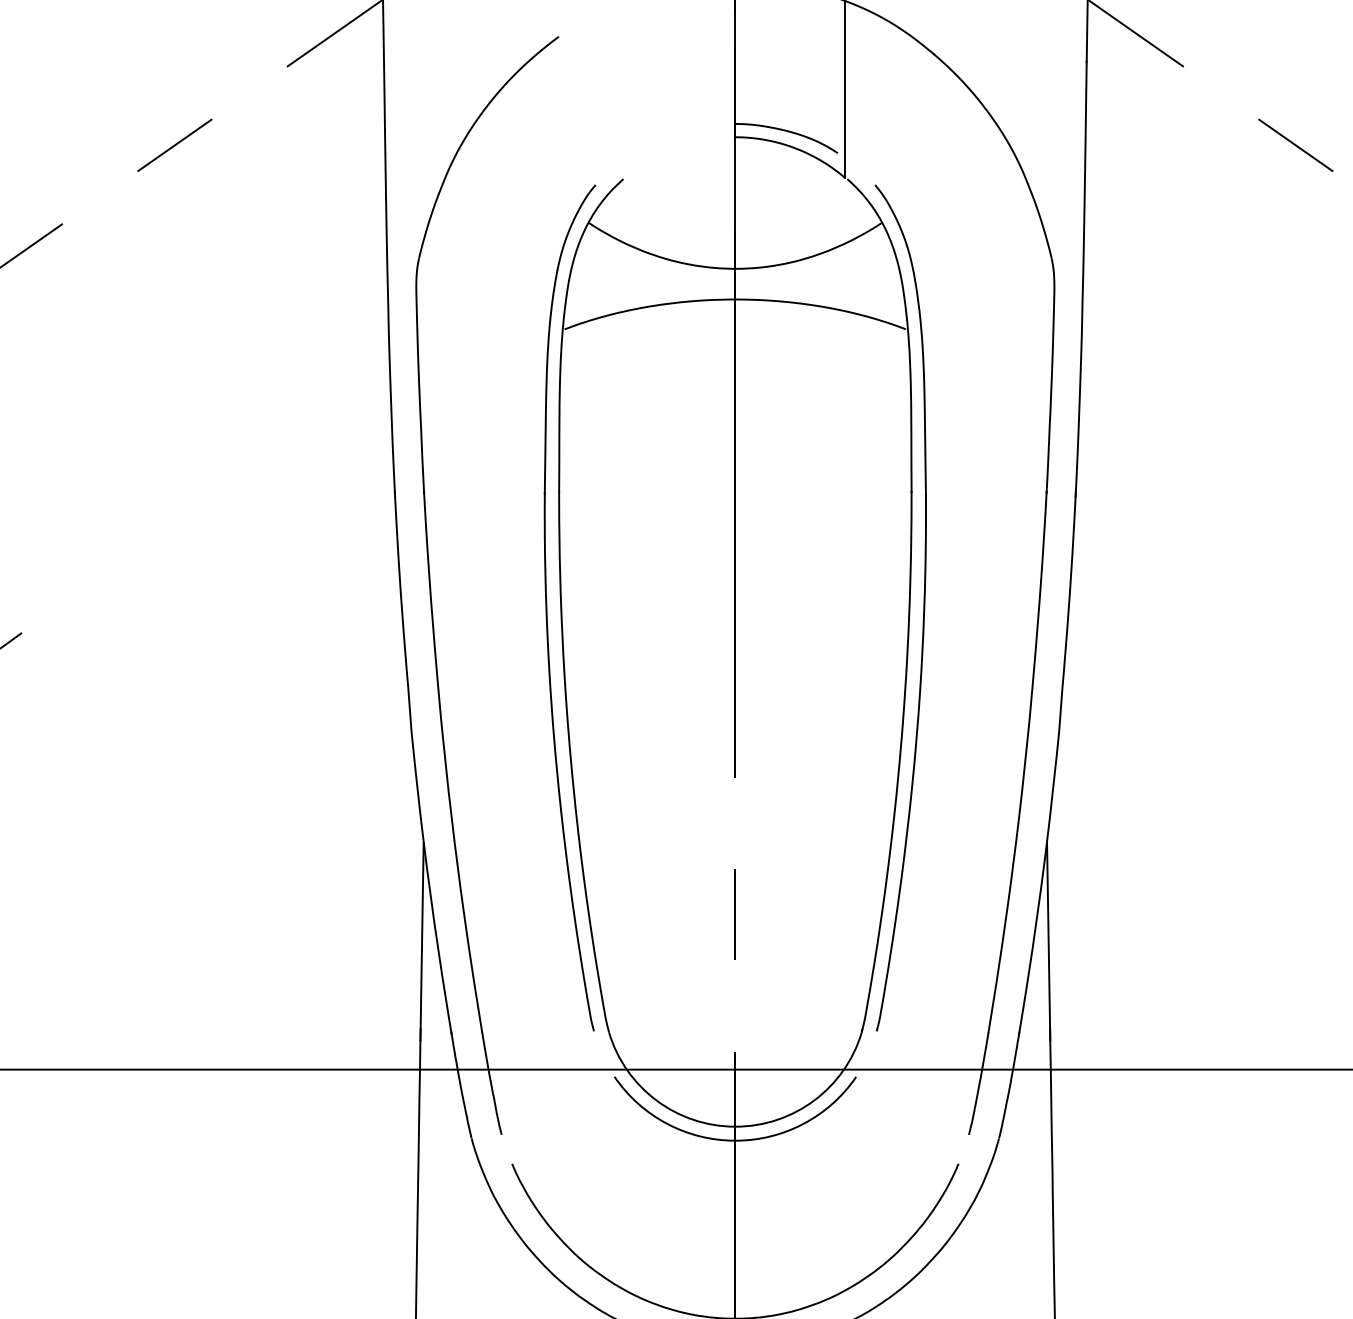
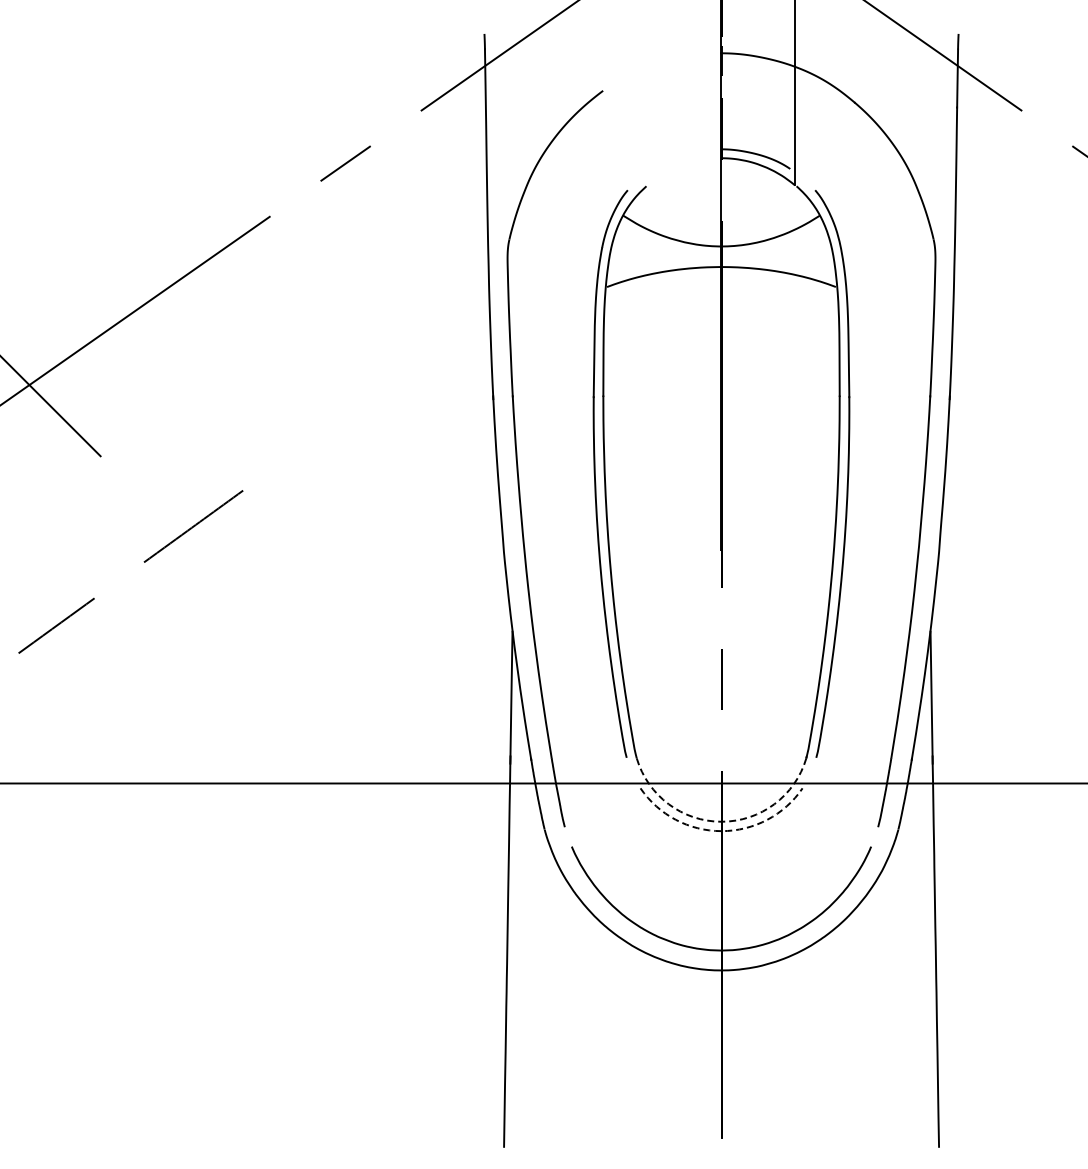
arc: (735, 1126) -> (721, 821), solid -> dashed
arc: (735, 1141) -> (721, 831), solid -> dashed

